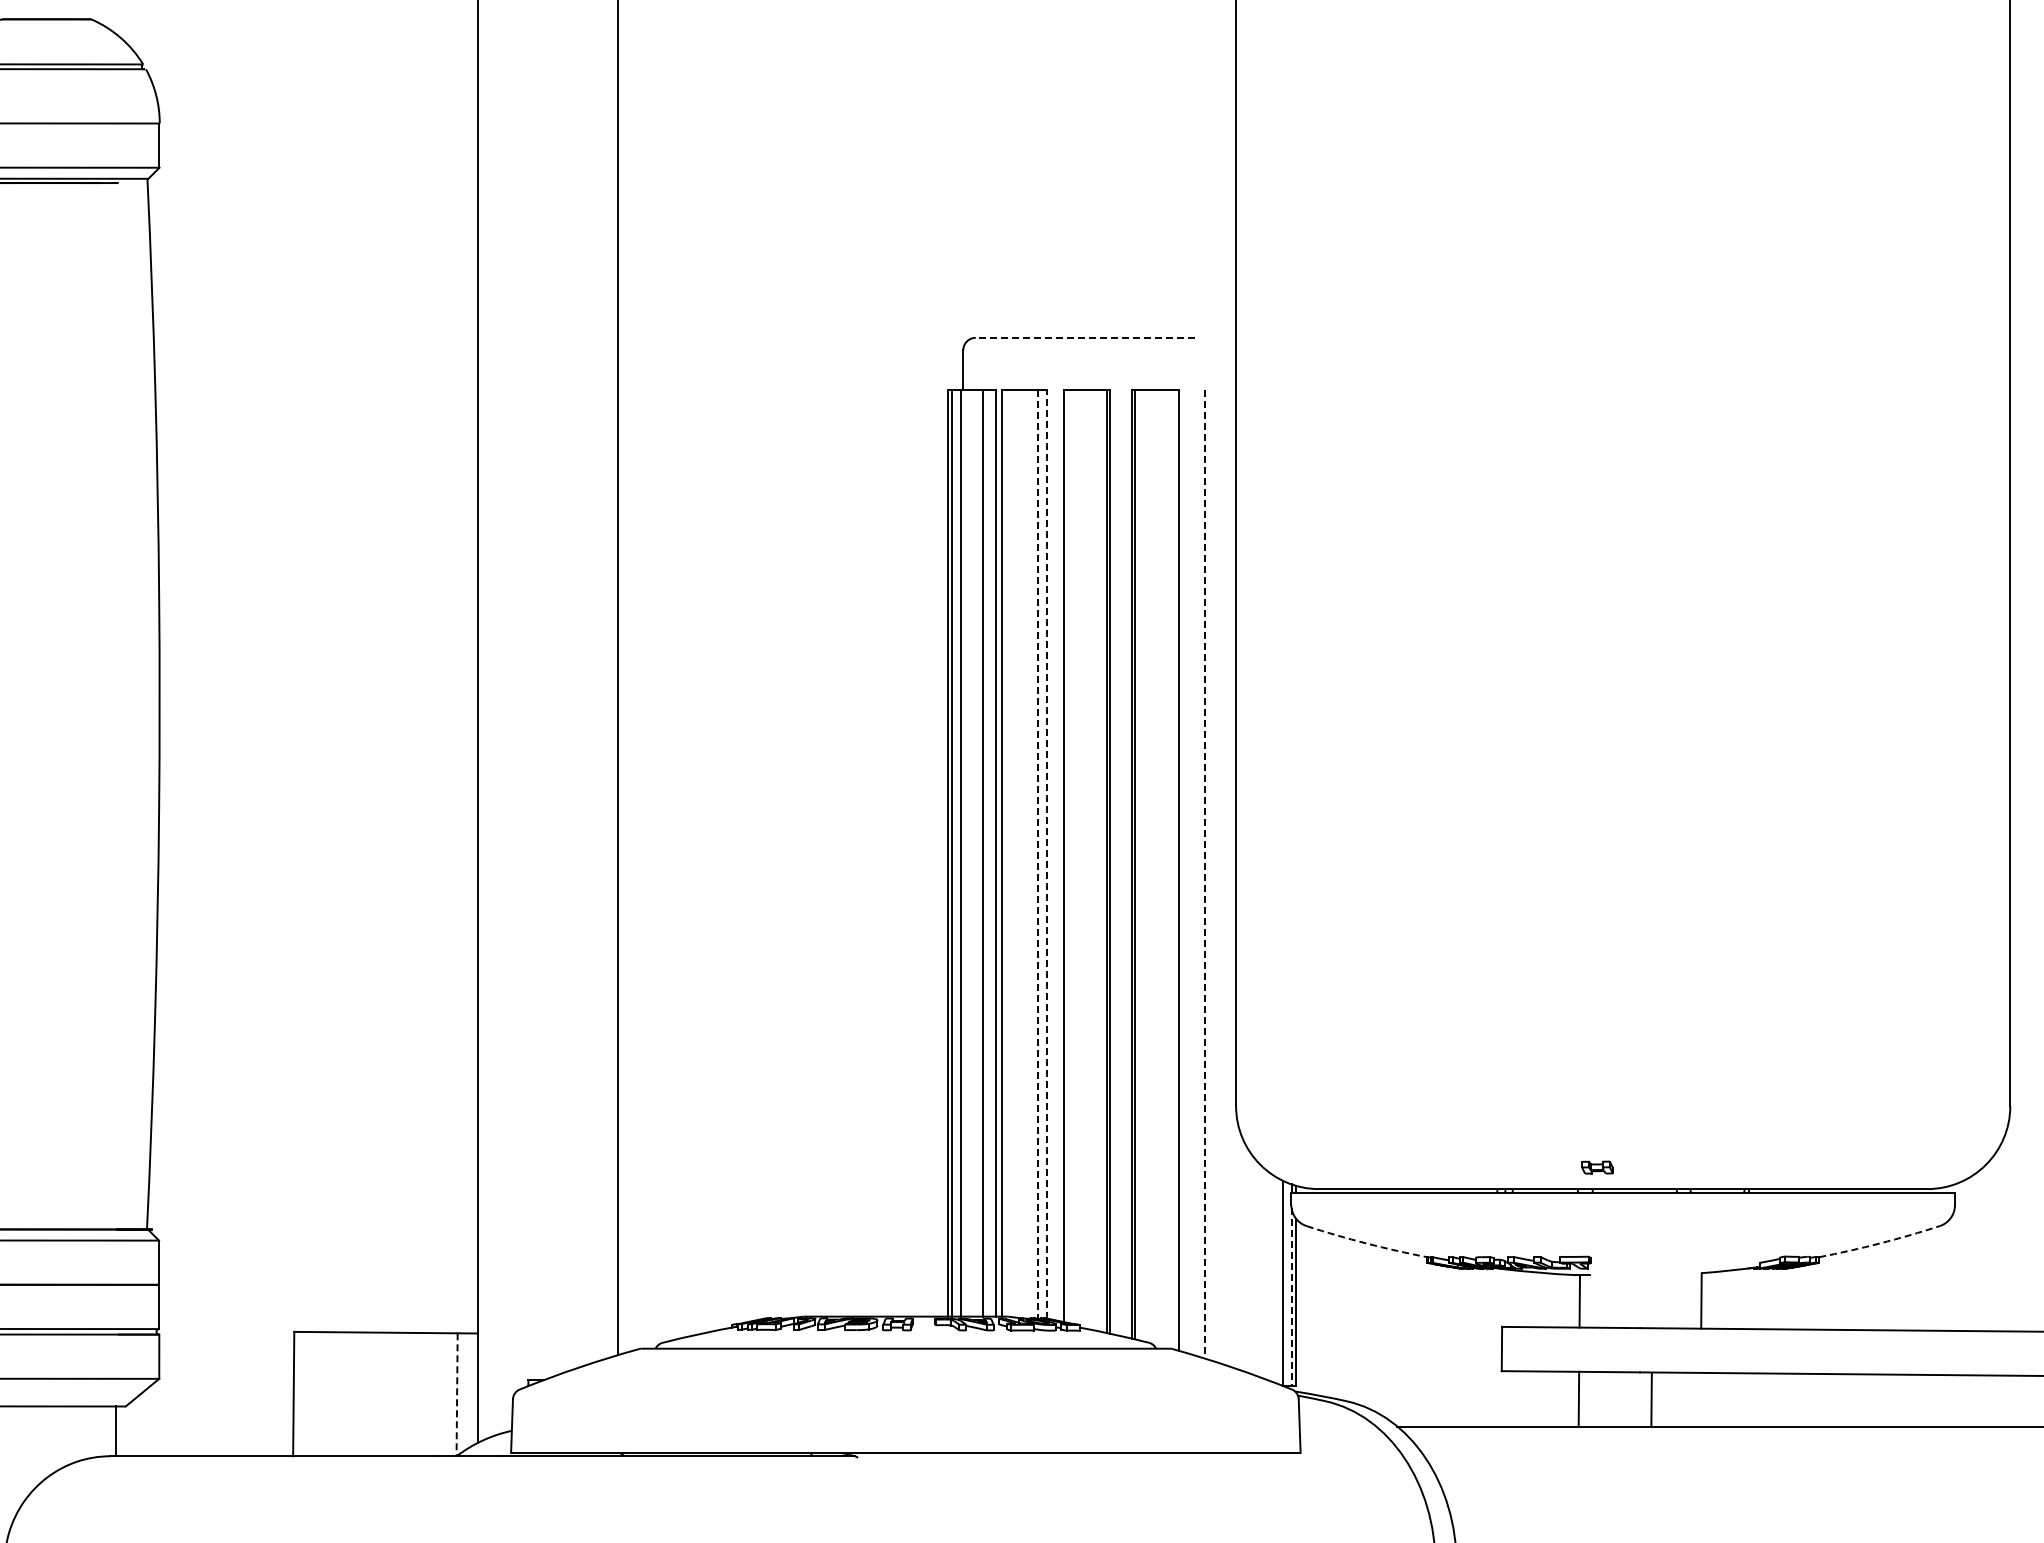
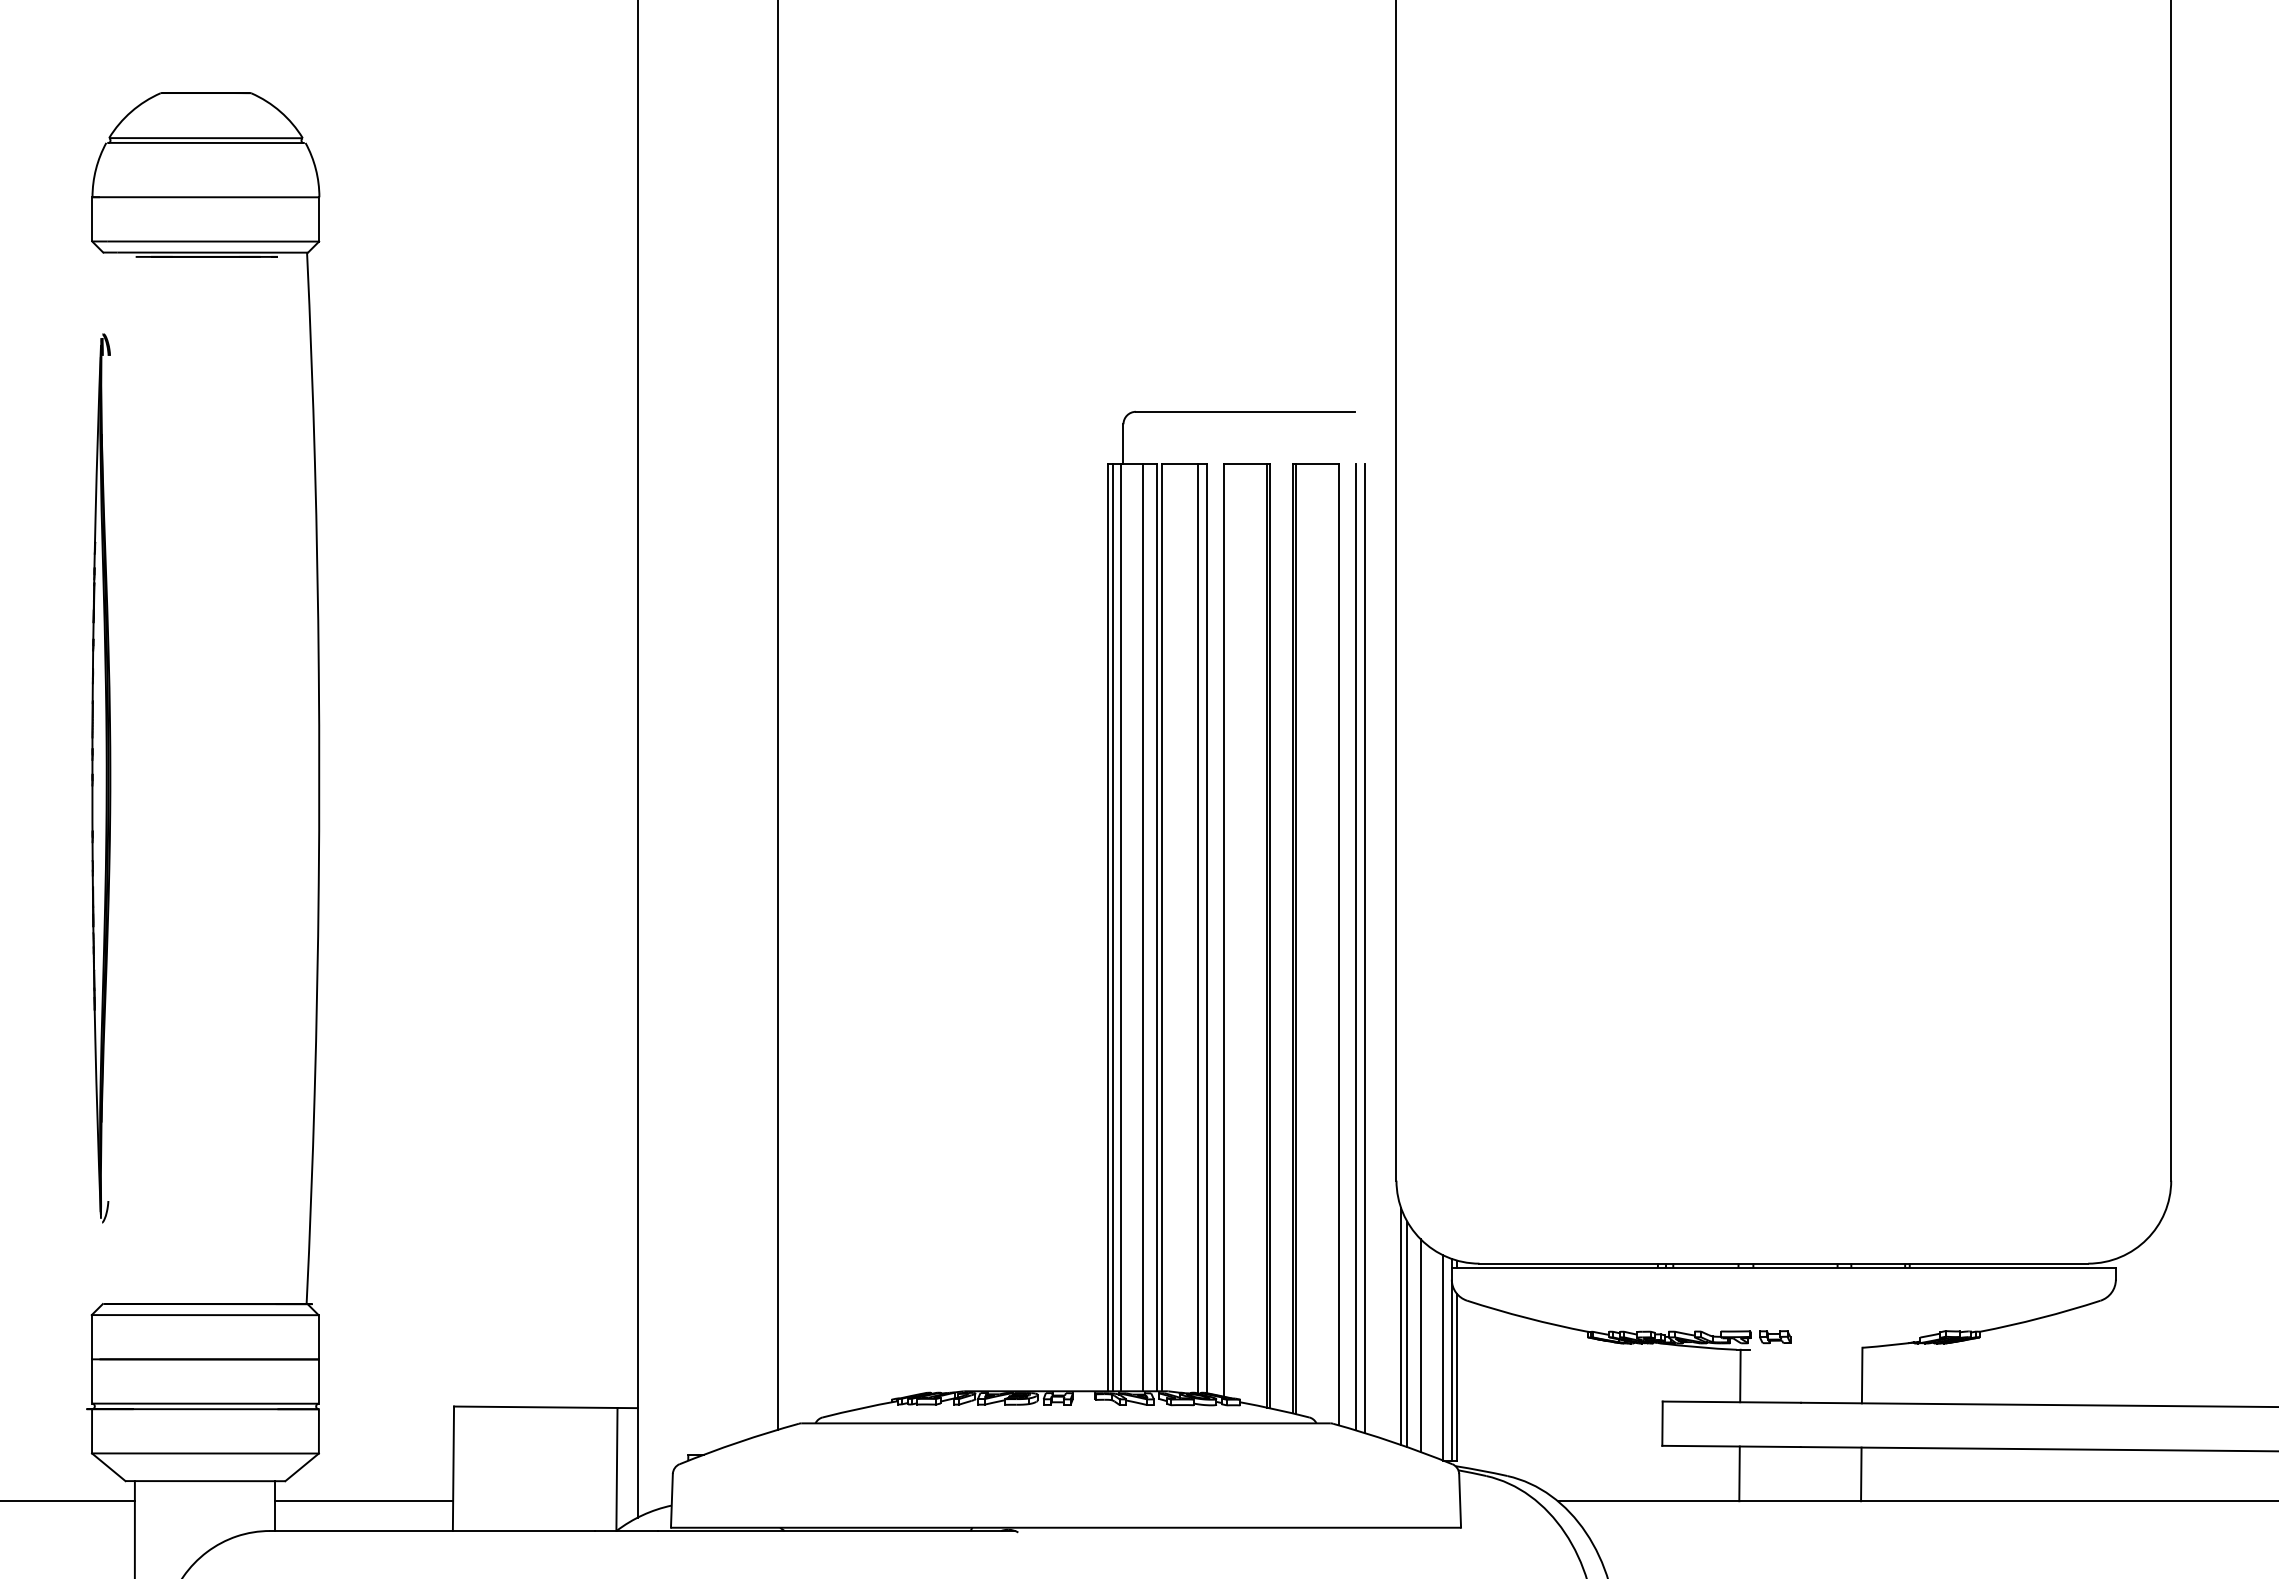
line: (1085, 337) -> (1245, 411), dashed -> solid
line: (1046, 854) -> (1206, 928), dashed -> solid
line: (1037, 855) -> (1197, 929), dashed -> solid
line: (1196, 873) -> (1356, 947), added
line: (1205, 875) -> (1365, 949), dashed -> solid
part: (1597, 1167) -> (1775, 1337), moved
arc: (1367, 1243) -> (1527, 1318), dashed -> solid
arc: (1879, 1243) -> (2040, 1318), dashed -> solid
line: (1241, 1251) -> (1401, 1326), added
line: (1247, 1259) -> (1407, 1334), added
line: (1260, 1270) -> (1420, 1345), added
line: (1291, 1296) -> (1451, 1371), dashed -> solid
line: (456, 1394) -> (616, 1469), dashed -> solid
line: (1651, 1399) -> (1861, 1474), moved
line: (204, 1426) -> (364, 1501), added

